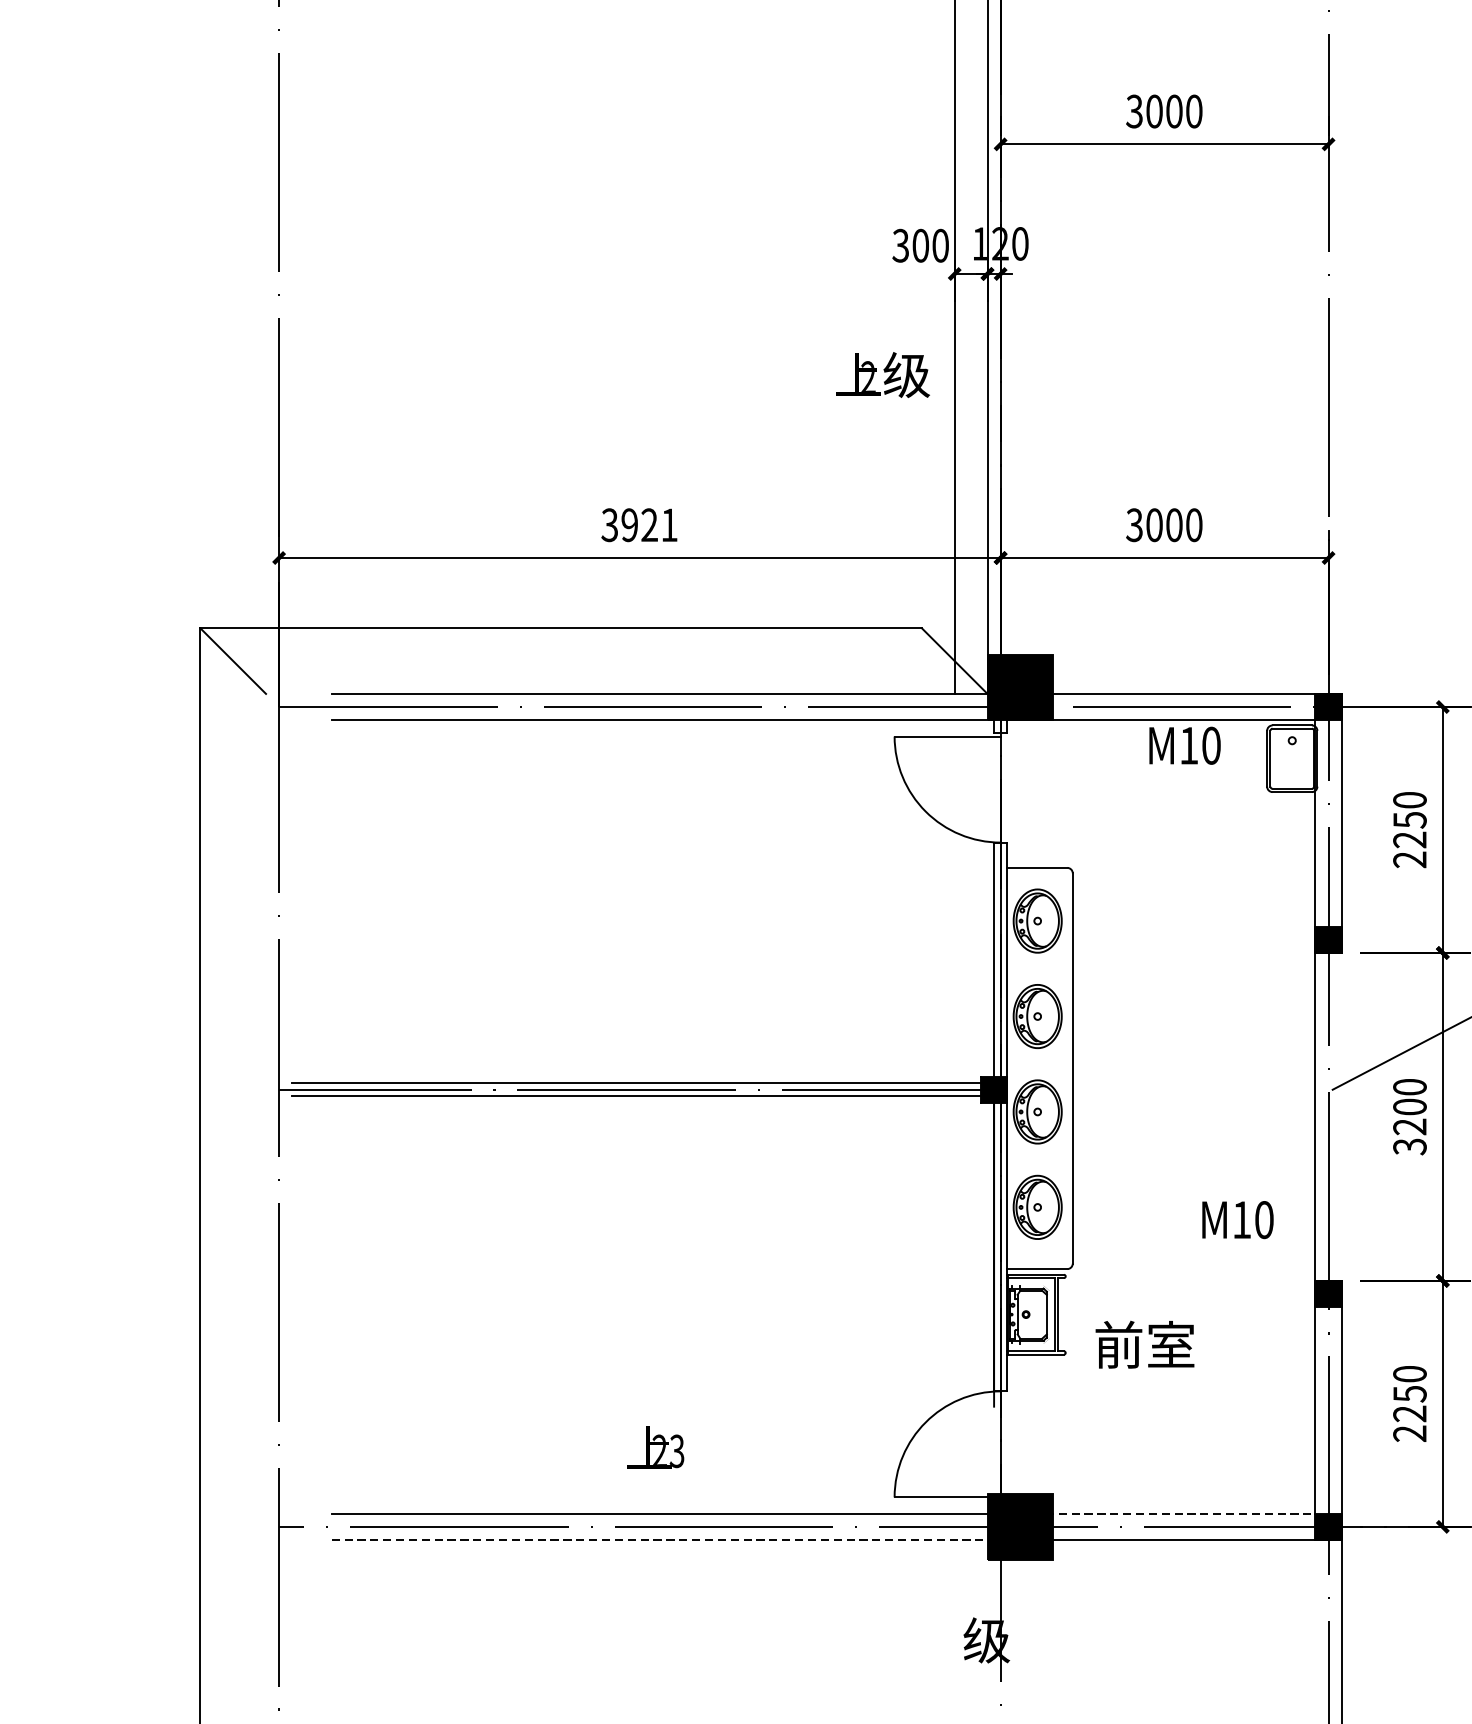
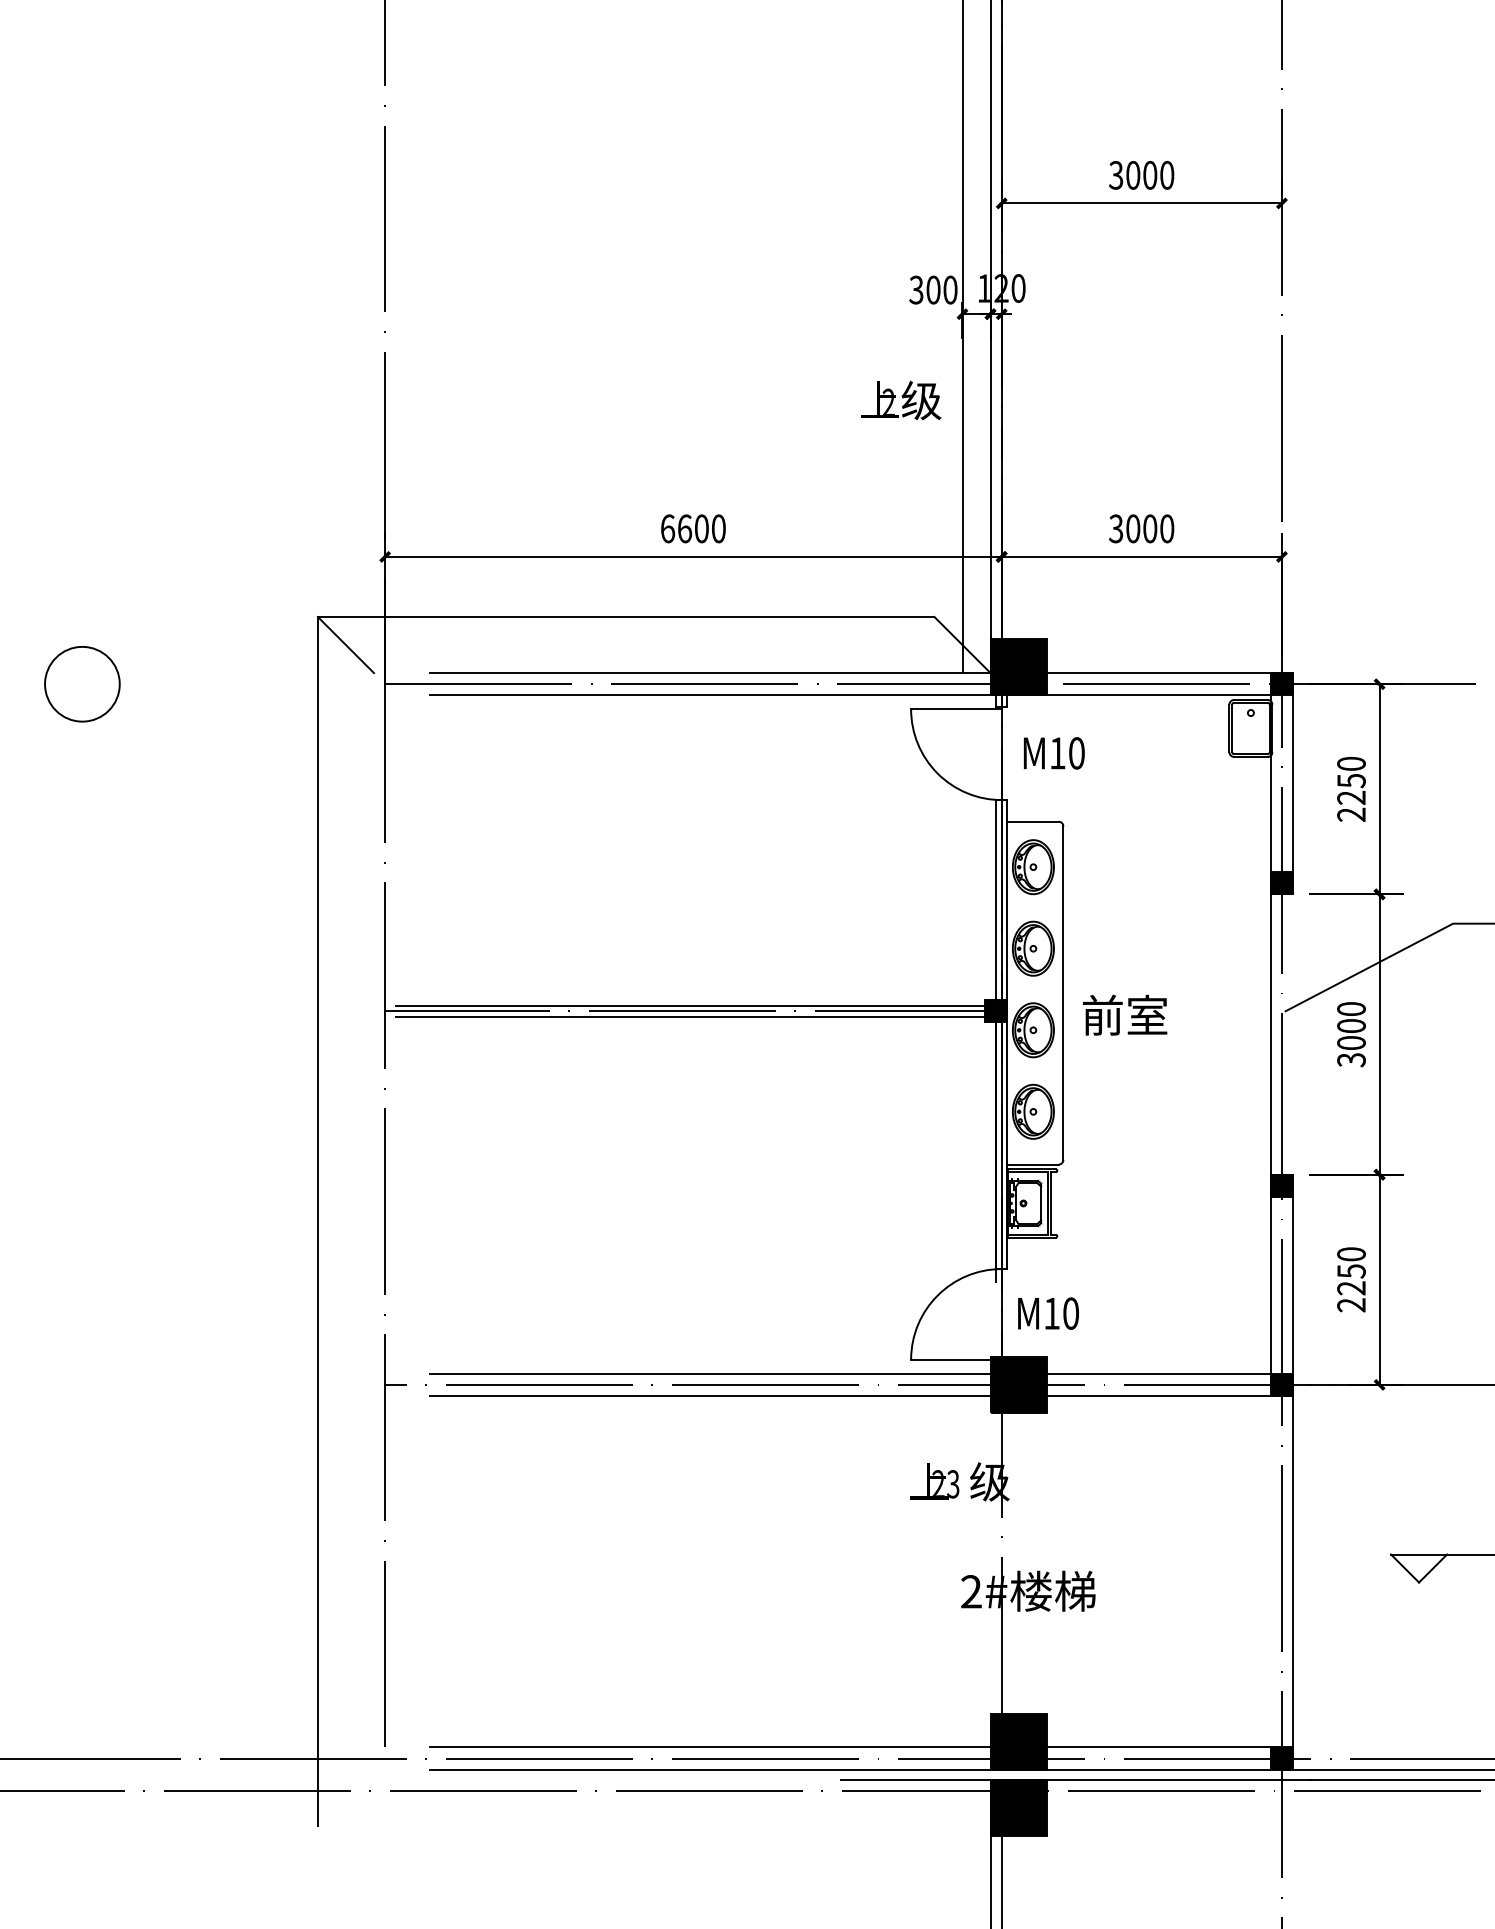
text: (638, 524) -> (692, 528), 3921 -> 6600
text: (1185, 745) -> (1054, 753), moved
text: (1409, 1127) -> (1351, 1043), 3200 -> 3000
text: (1237, 1219) -> (1048, 1313), moved
text: (1145, 1343) -> (1125, 1014), moved
text: (655, 1448) -> (934, 1481), moved
line: (1161, 1513) -> (1139, 1373), dashed -> solid
line: (665, 1540) -> (715, 1396), dashed -> solid

